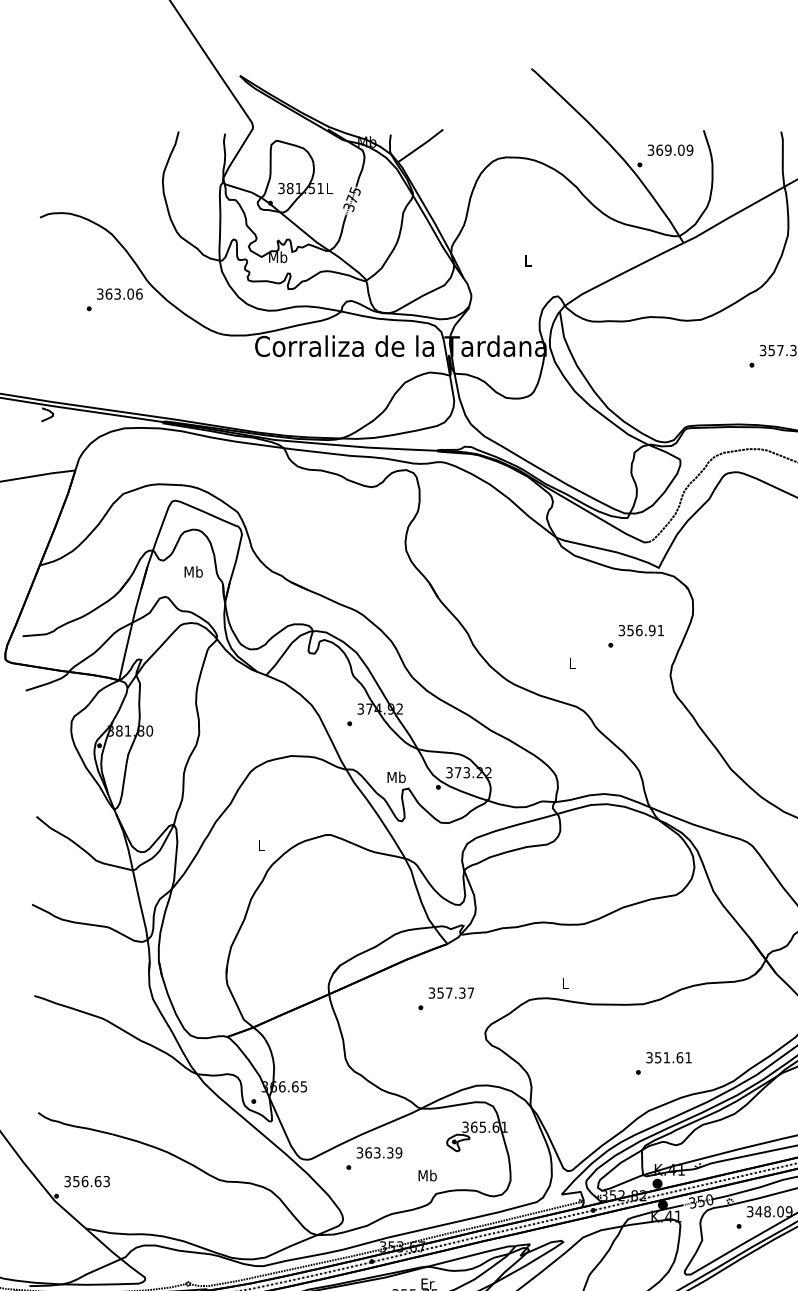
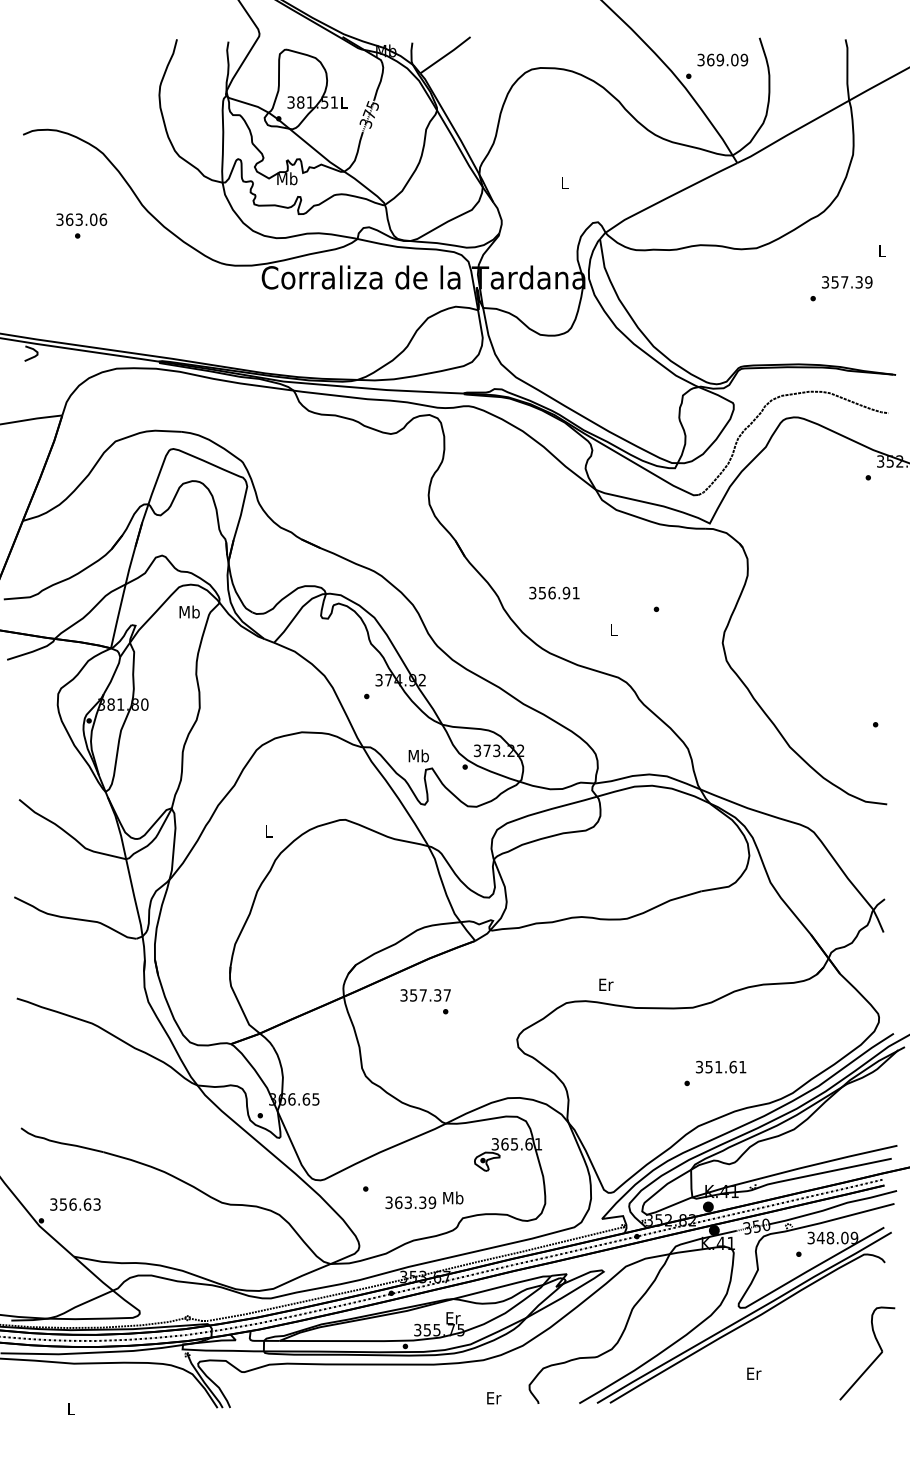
text: (119, 293) -> (81, 219), moved
text: (193, 571) -> (189, 611), moved
text: (641, 630) -> (554, 592), moved
text: (565, 983) -> (606, 984), L -> Er
text: (451, 993) -> (425, 995), moved
text: (379, 1152) -> (410, 1202), moved

